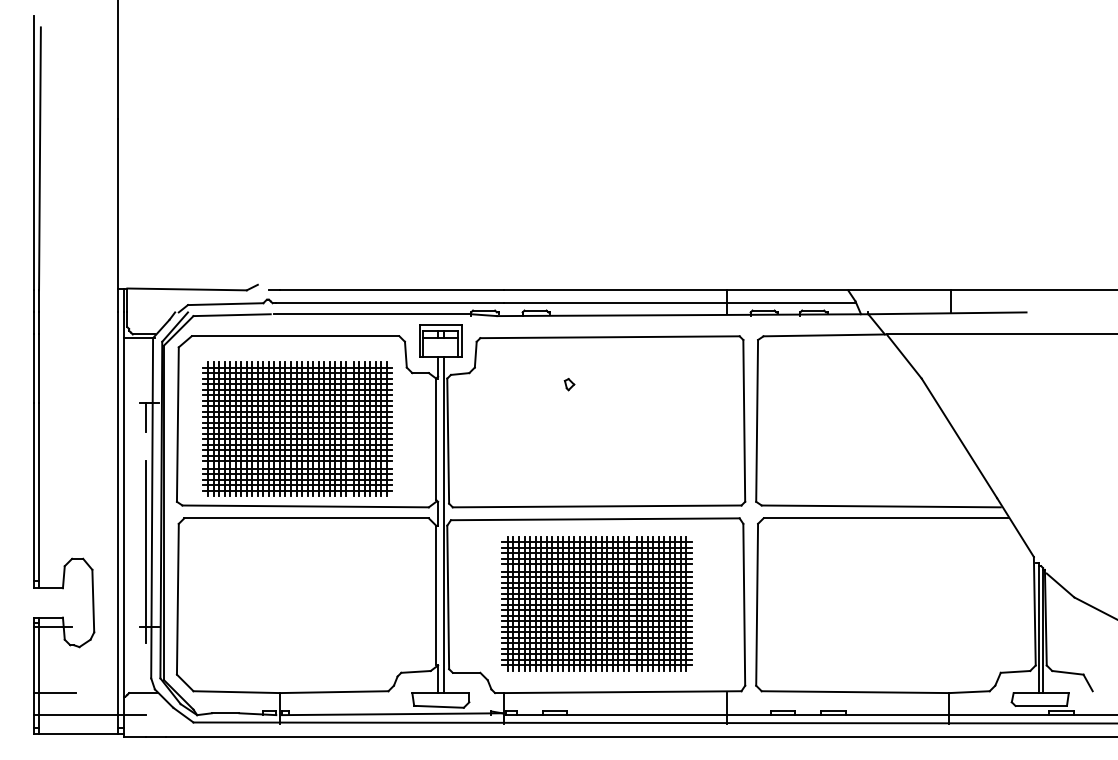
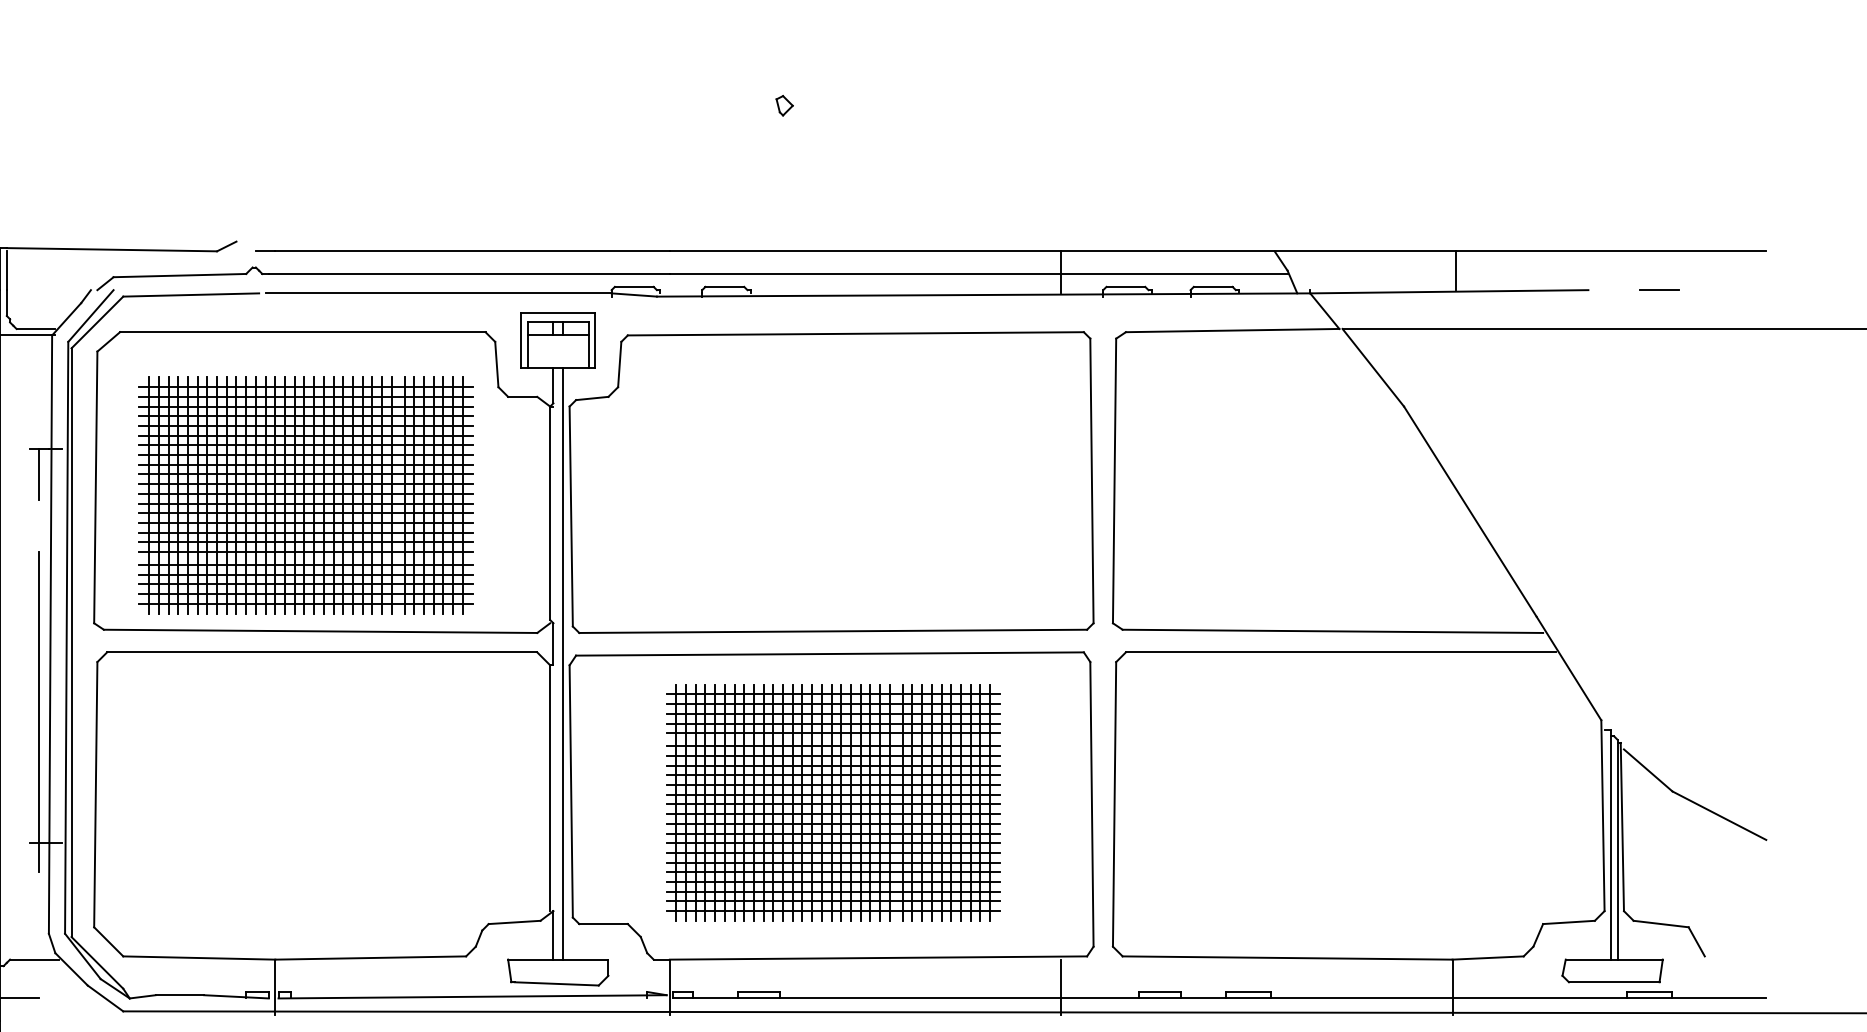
line: (1066, 311) -> (1658, 288), added
part: (569, 384) -> (784, 105), moved

